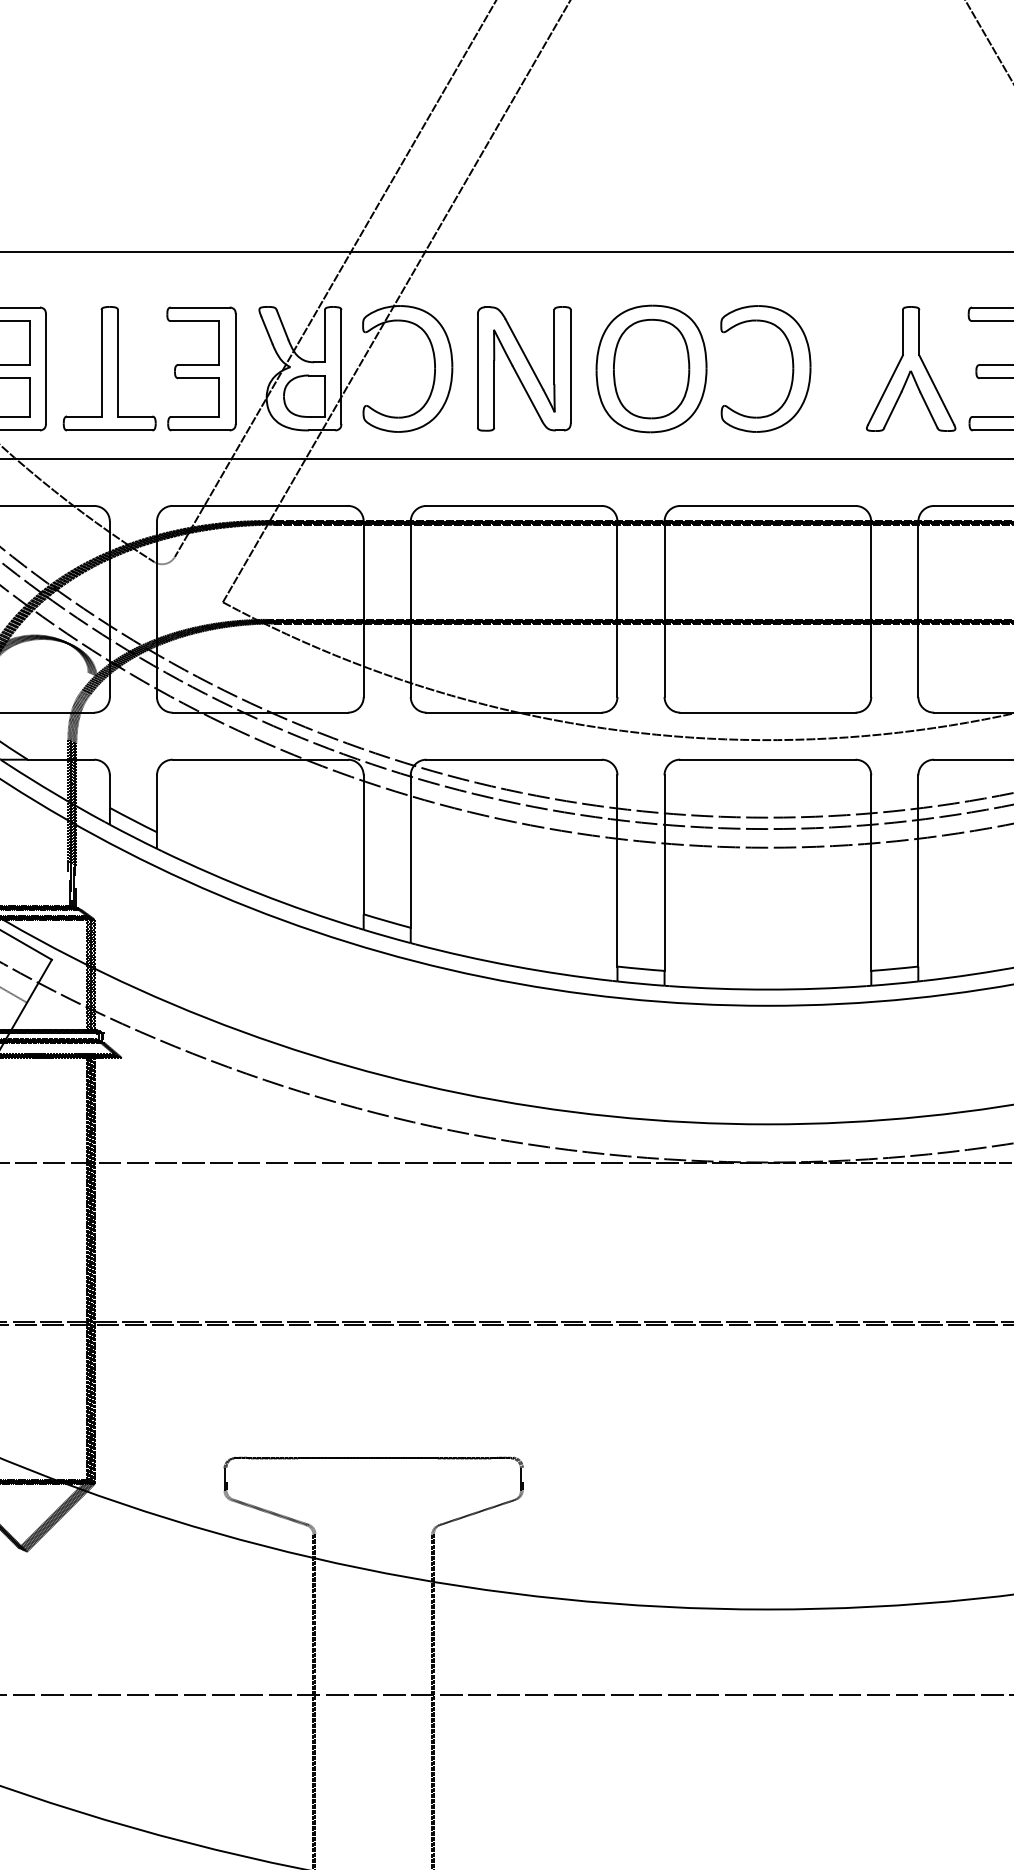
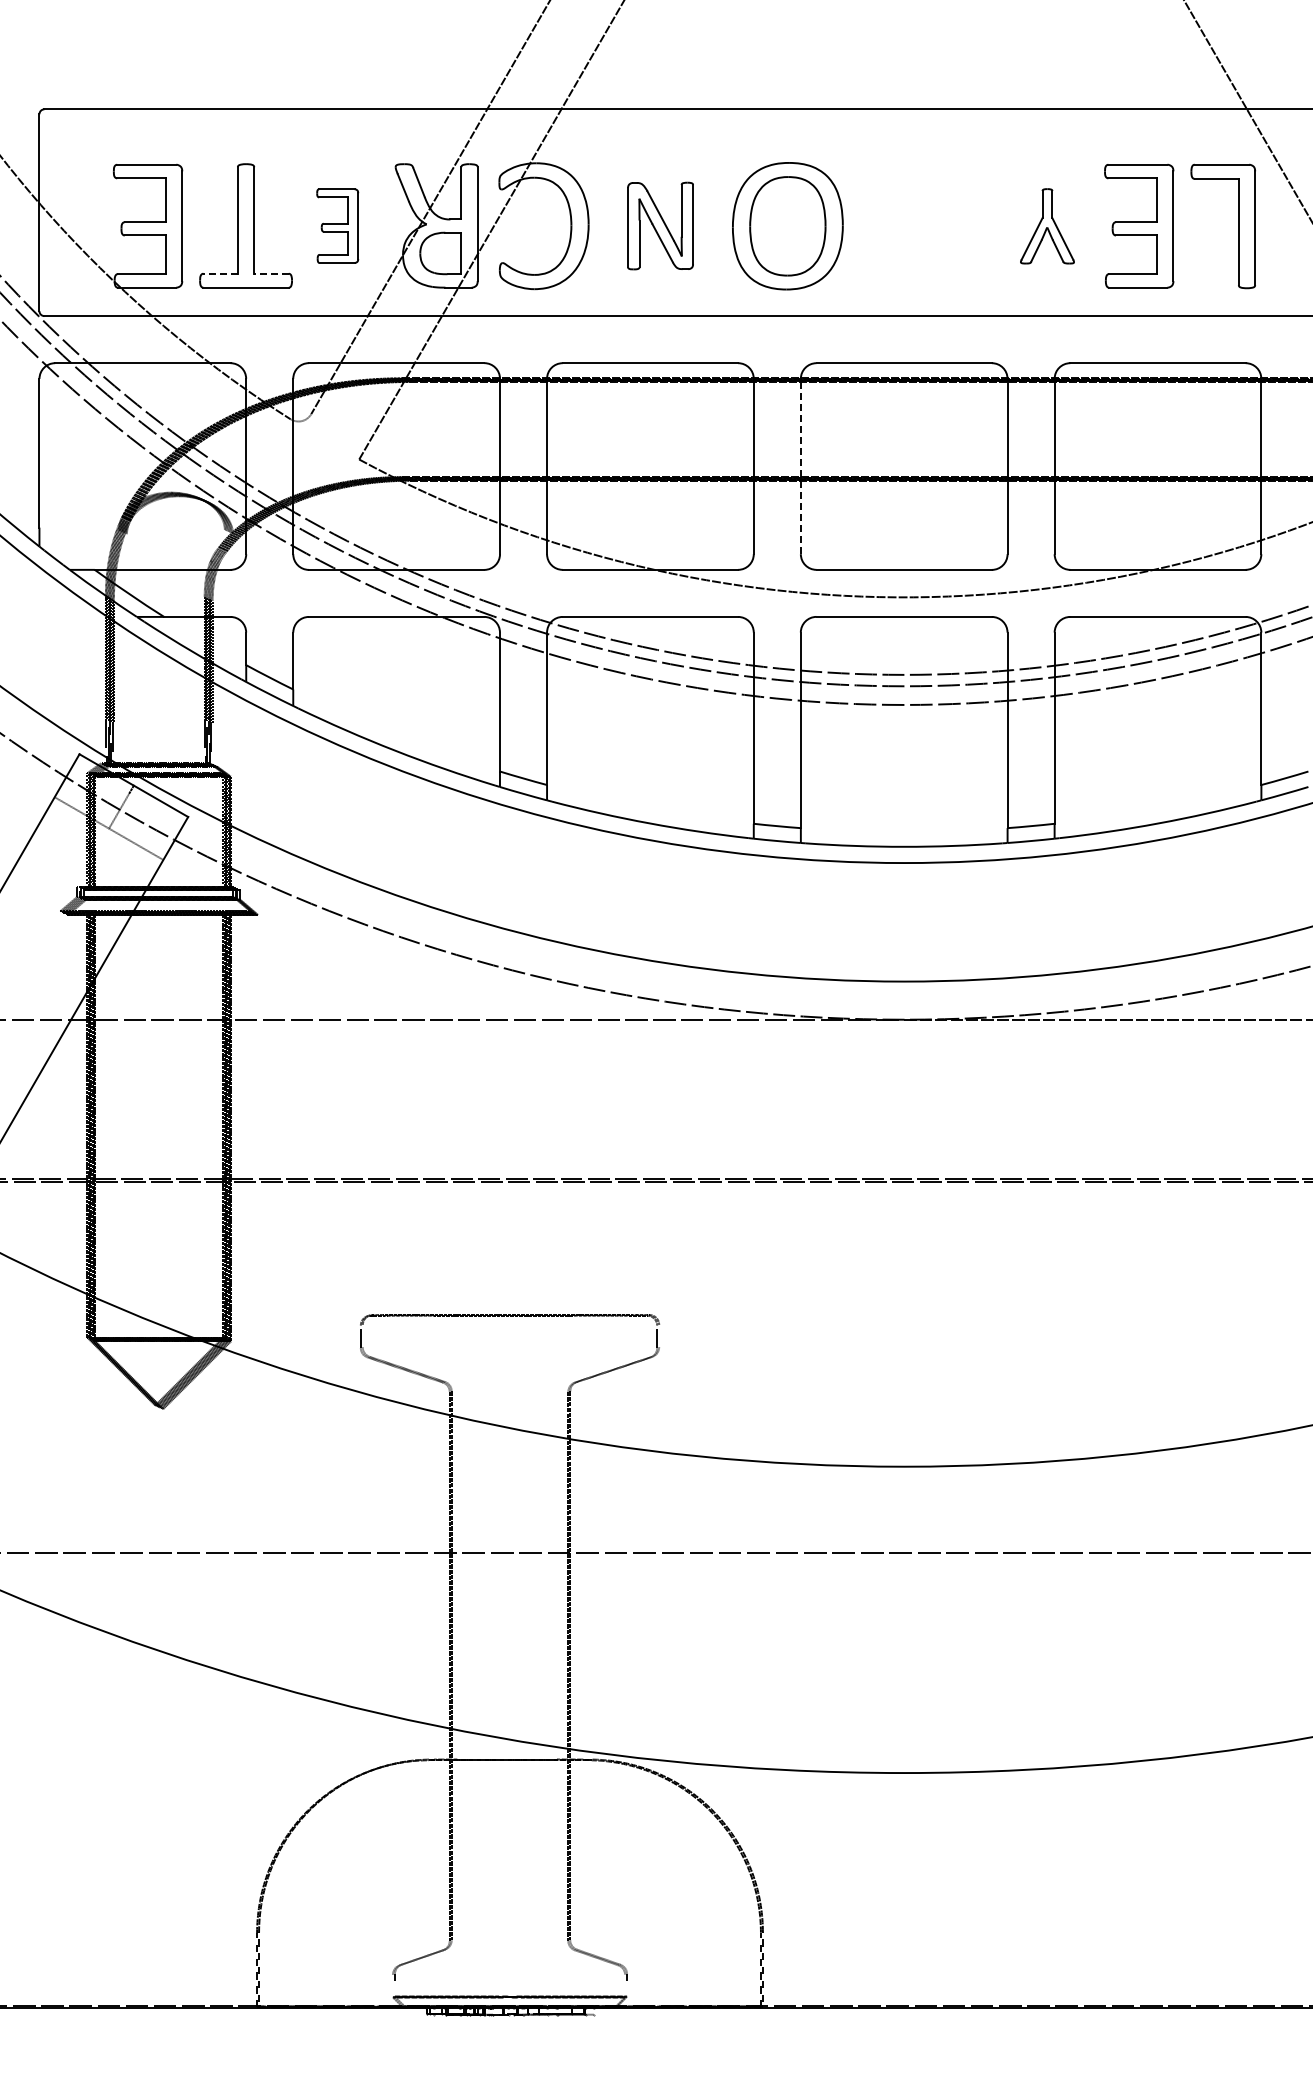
part: (201, 368) -> (337, 225), size x0.6
part: (524, 368) -> (660, 225), size x0.7
part: (792, 369) -> (928, 226), removed
part: (911, 369) -> (1047, 226), size x0.6
line: (84, 416) -> (220, 273), solid -> dashed
line: (135, 416) -> (271, 273), solid -> dashed
line: (664, 609) -> (800, 466), solid -> dashed

